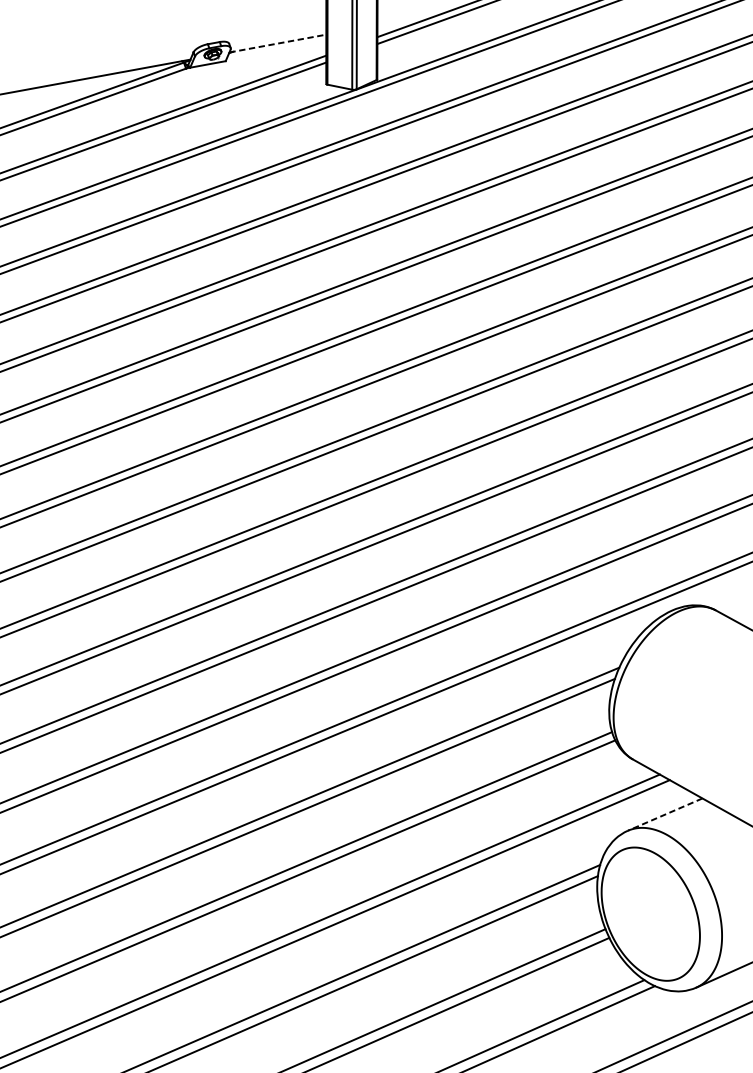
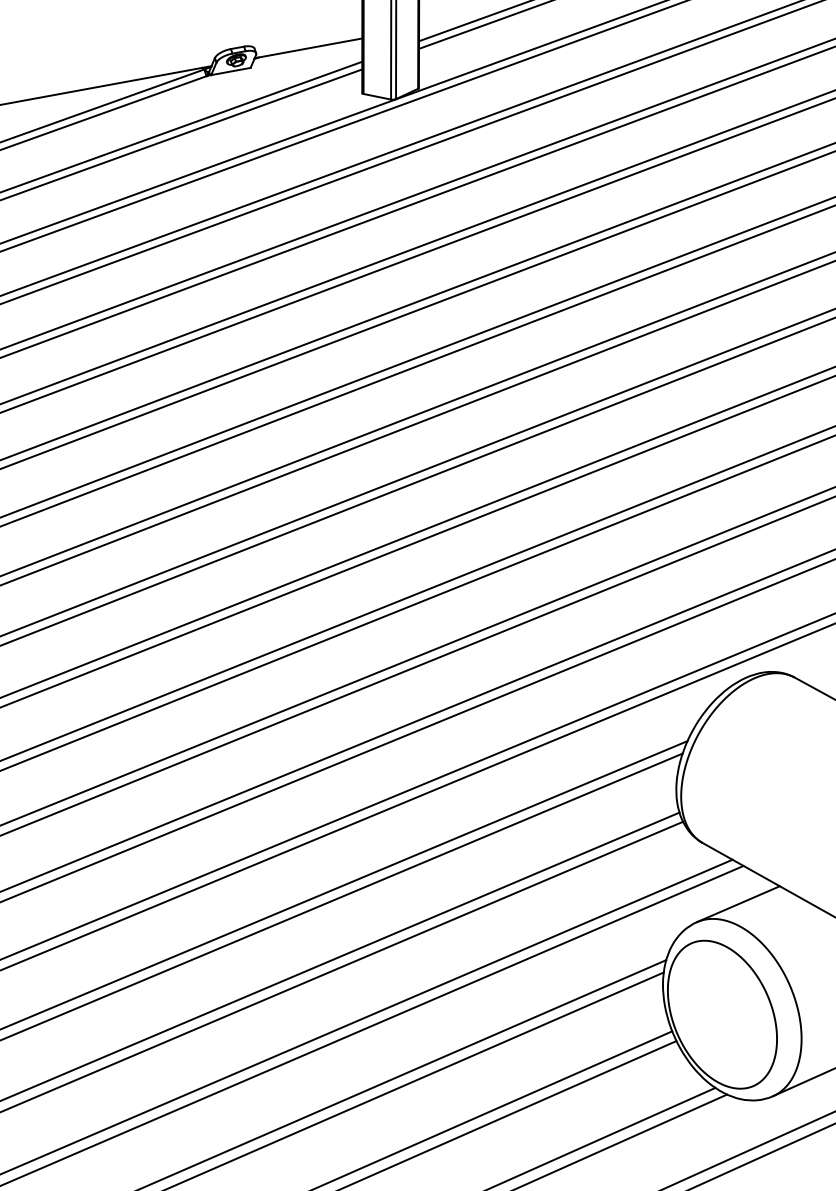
line: (277, 43) -> (308, 48), dashed -> solid
line: (665, 814) -> (738, 904), dashed -> solid

